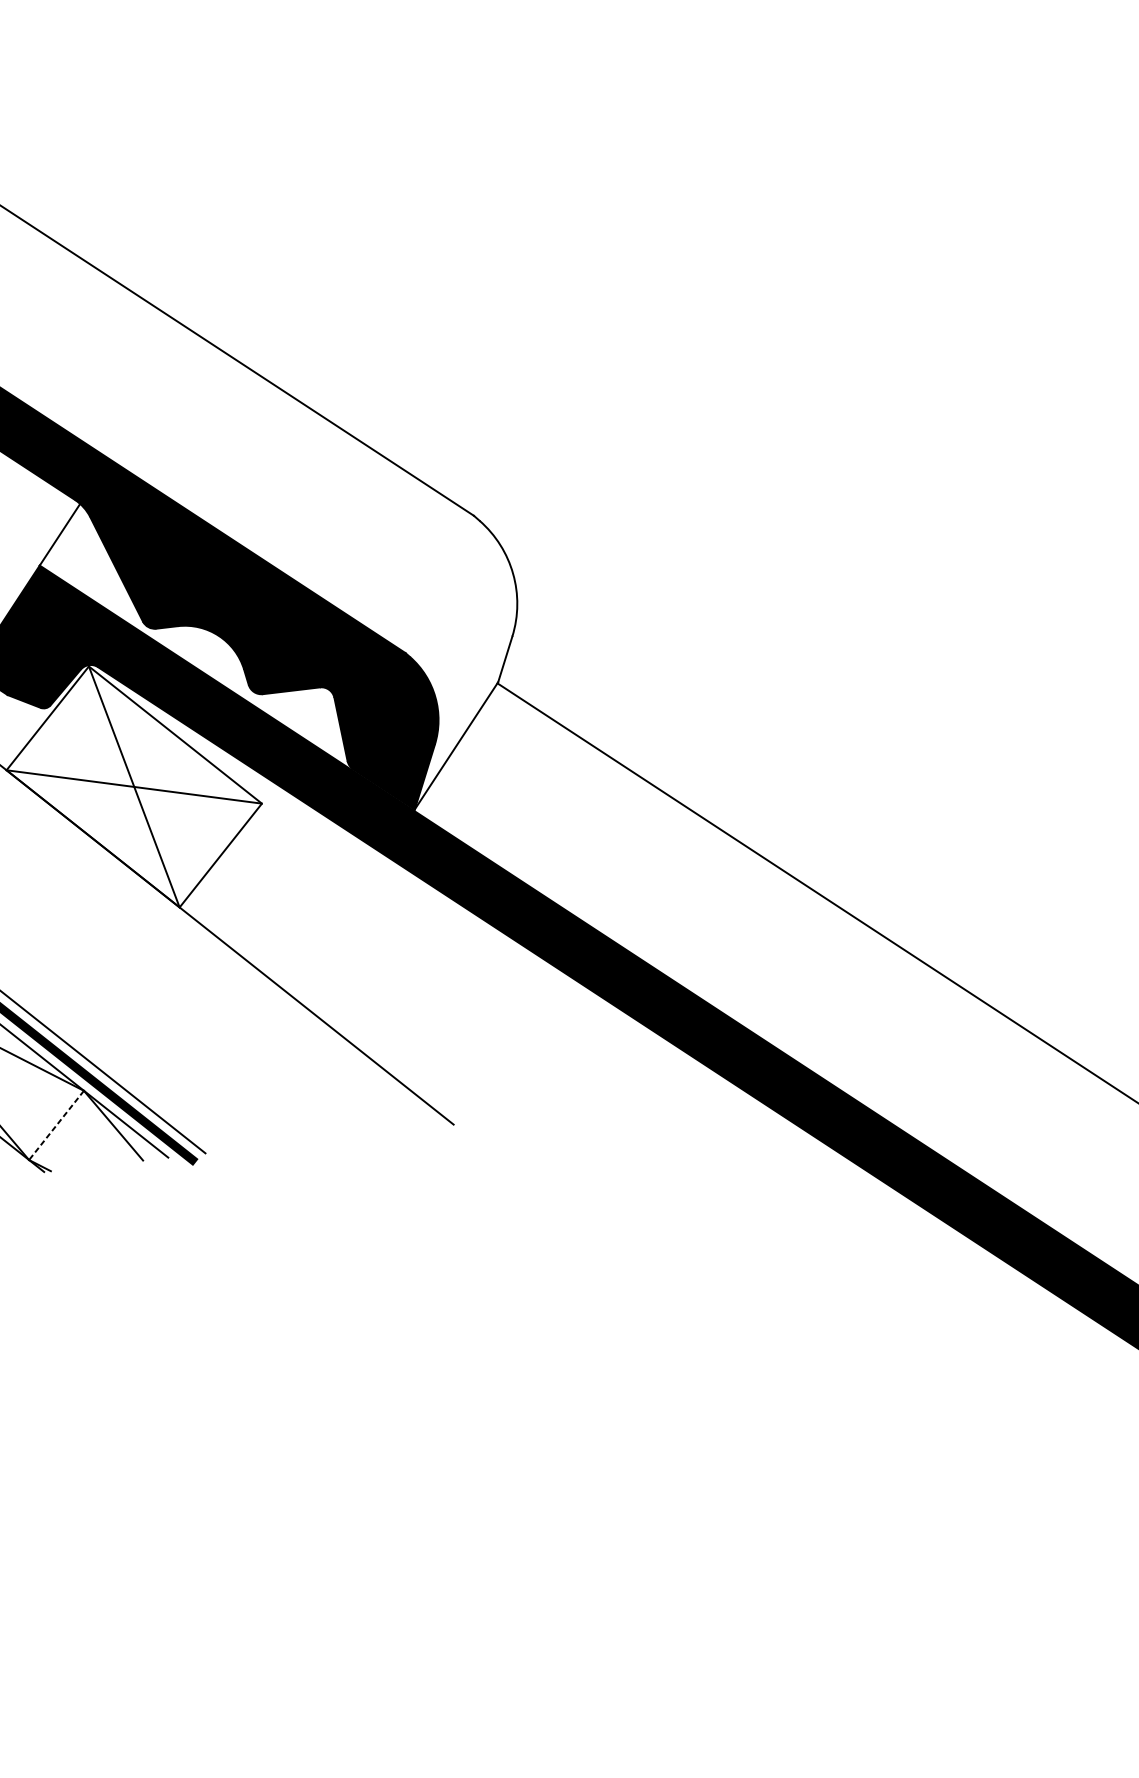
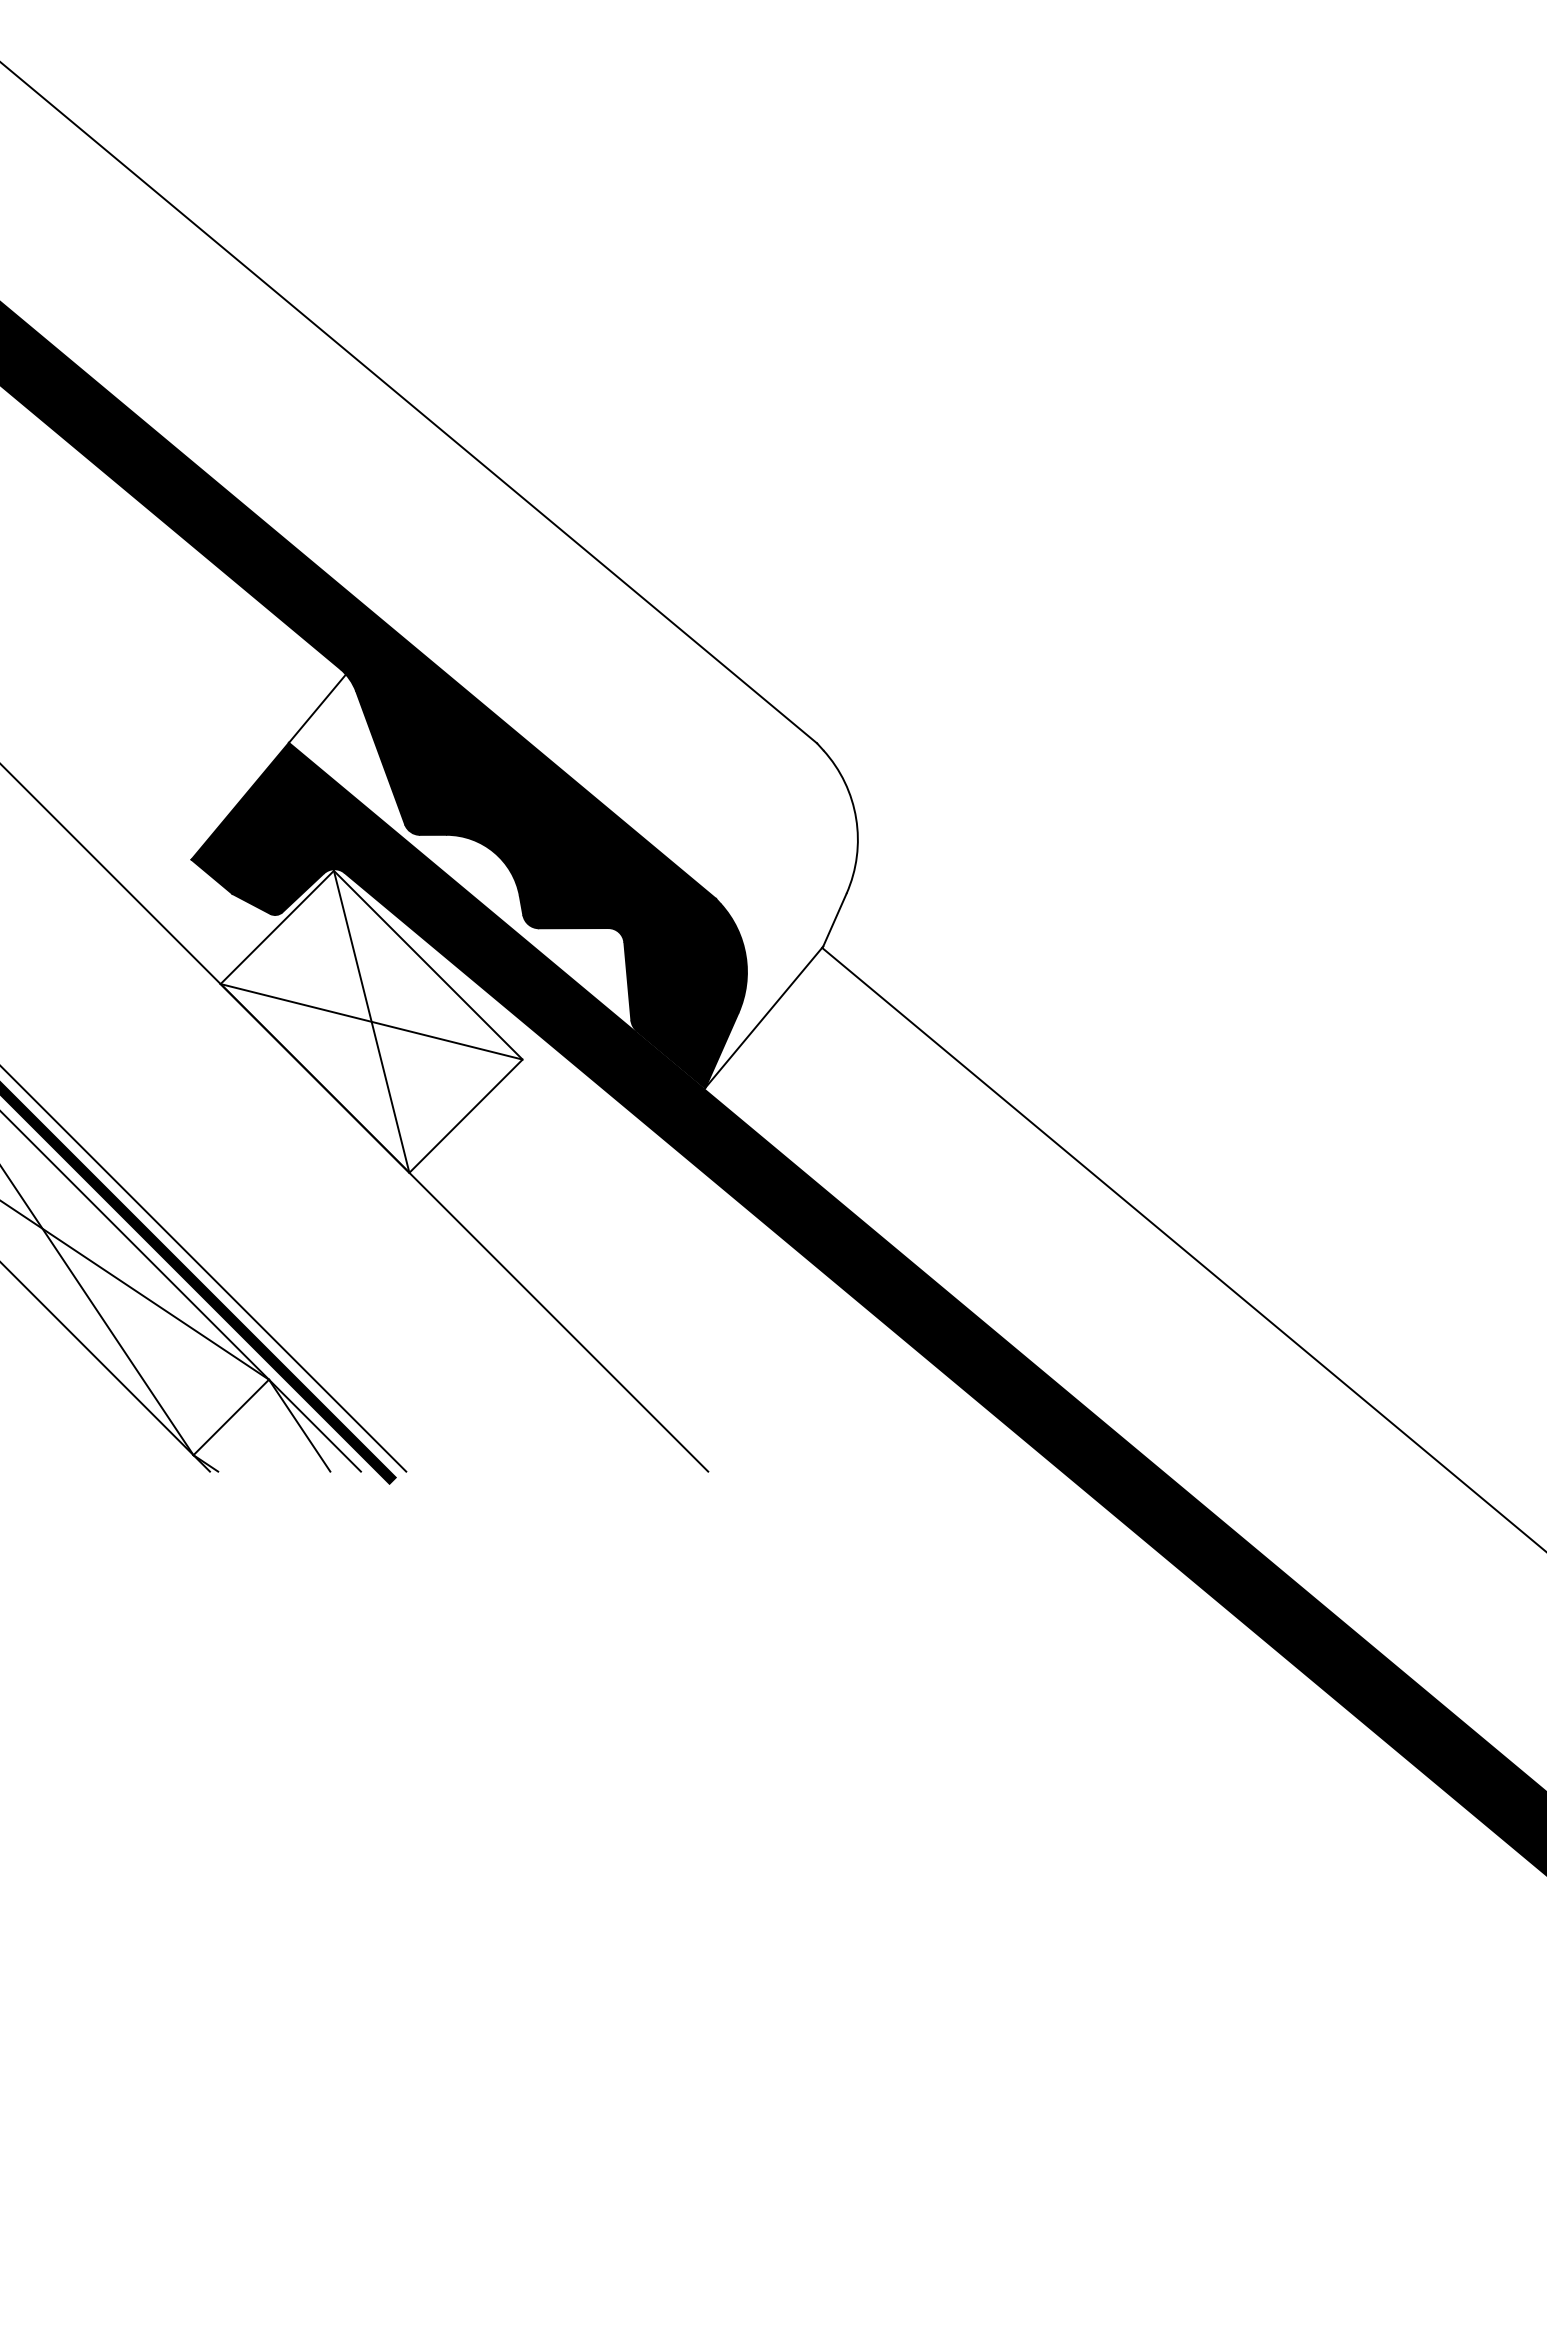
line: (55, 1125) -> (230, 1417), dashed -> solid

